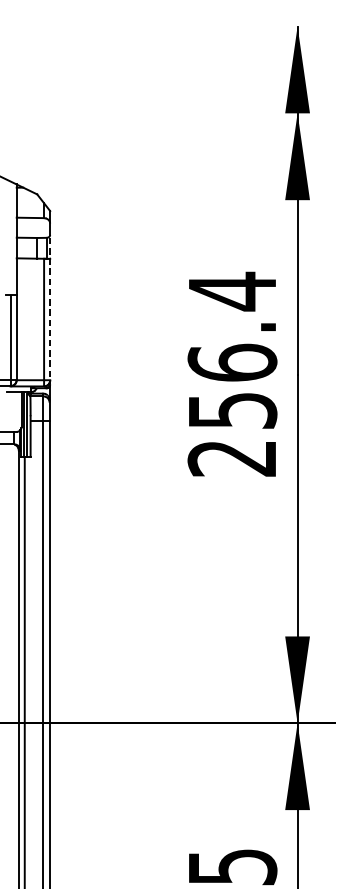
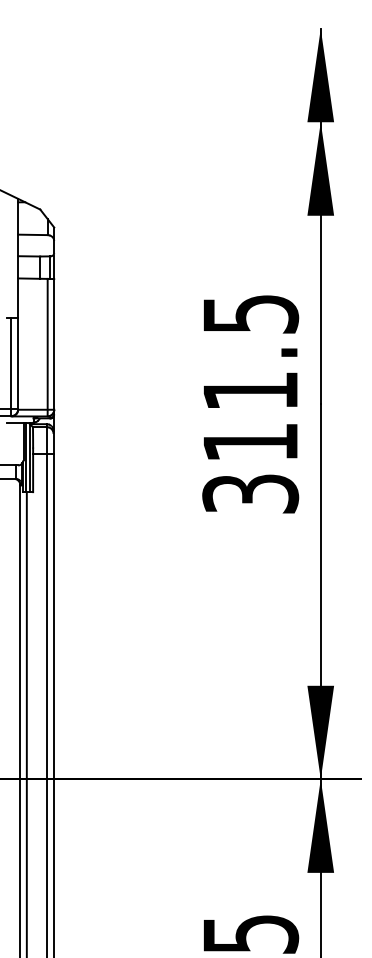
line: (50, 311) -> (54, 335), dashed -> solid
text: (232, 374) -> (250, 403), 256.4 -> 311.5

